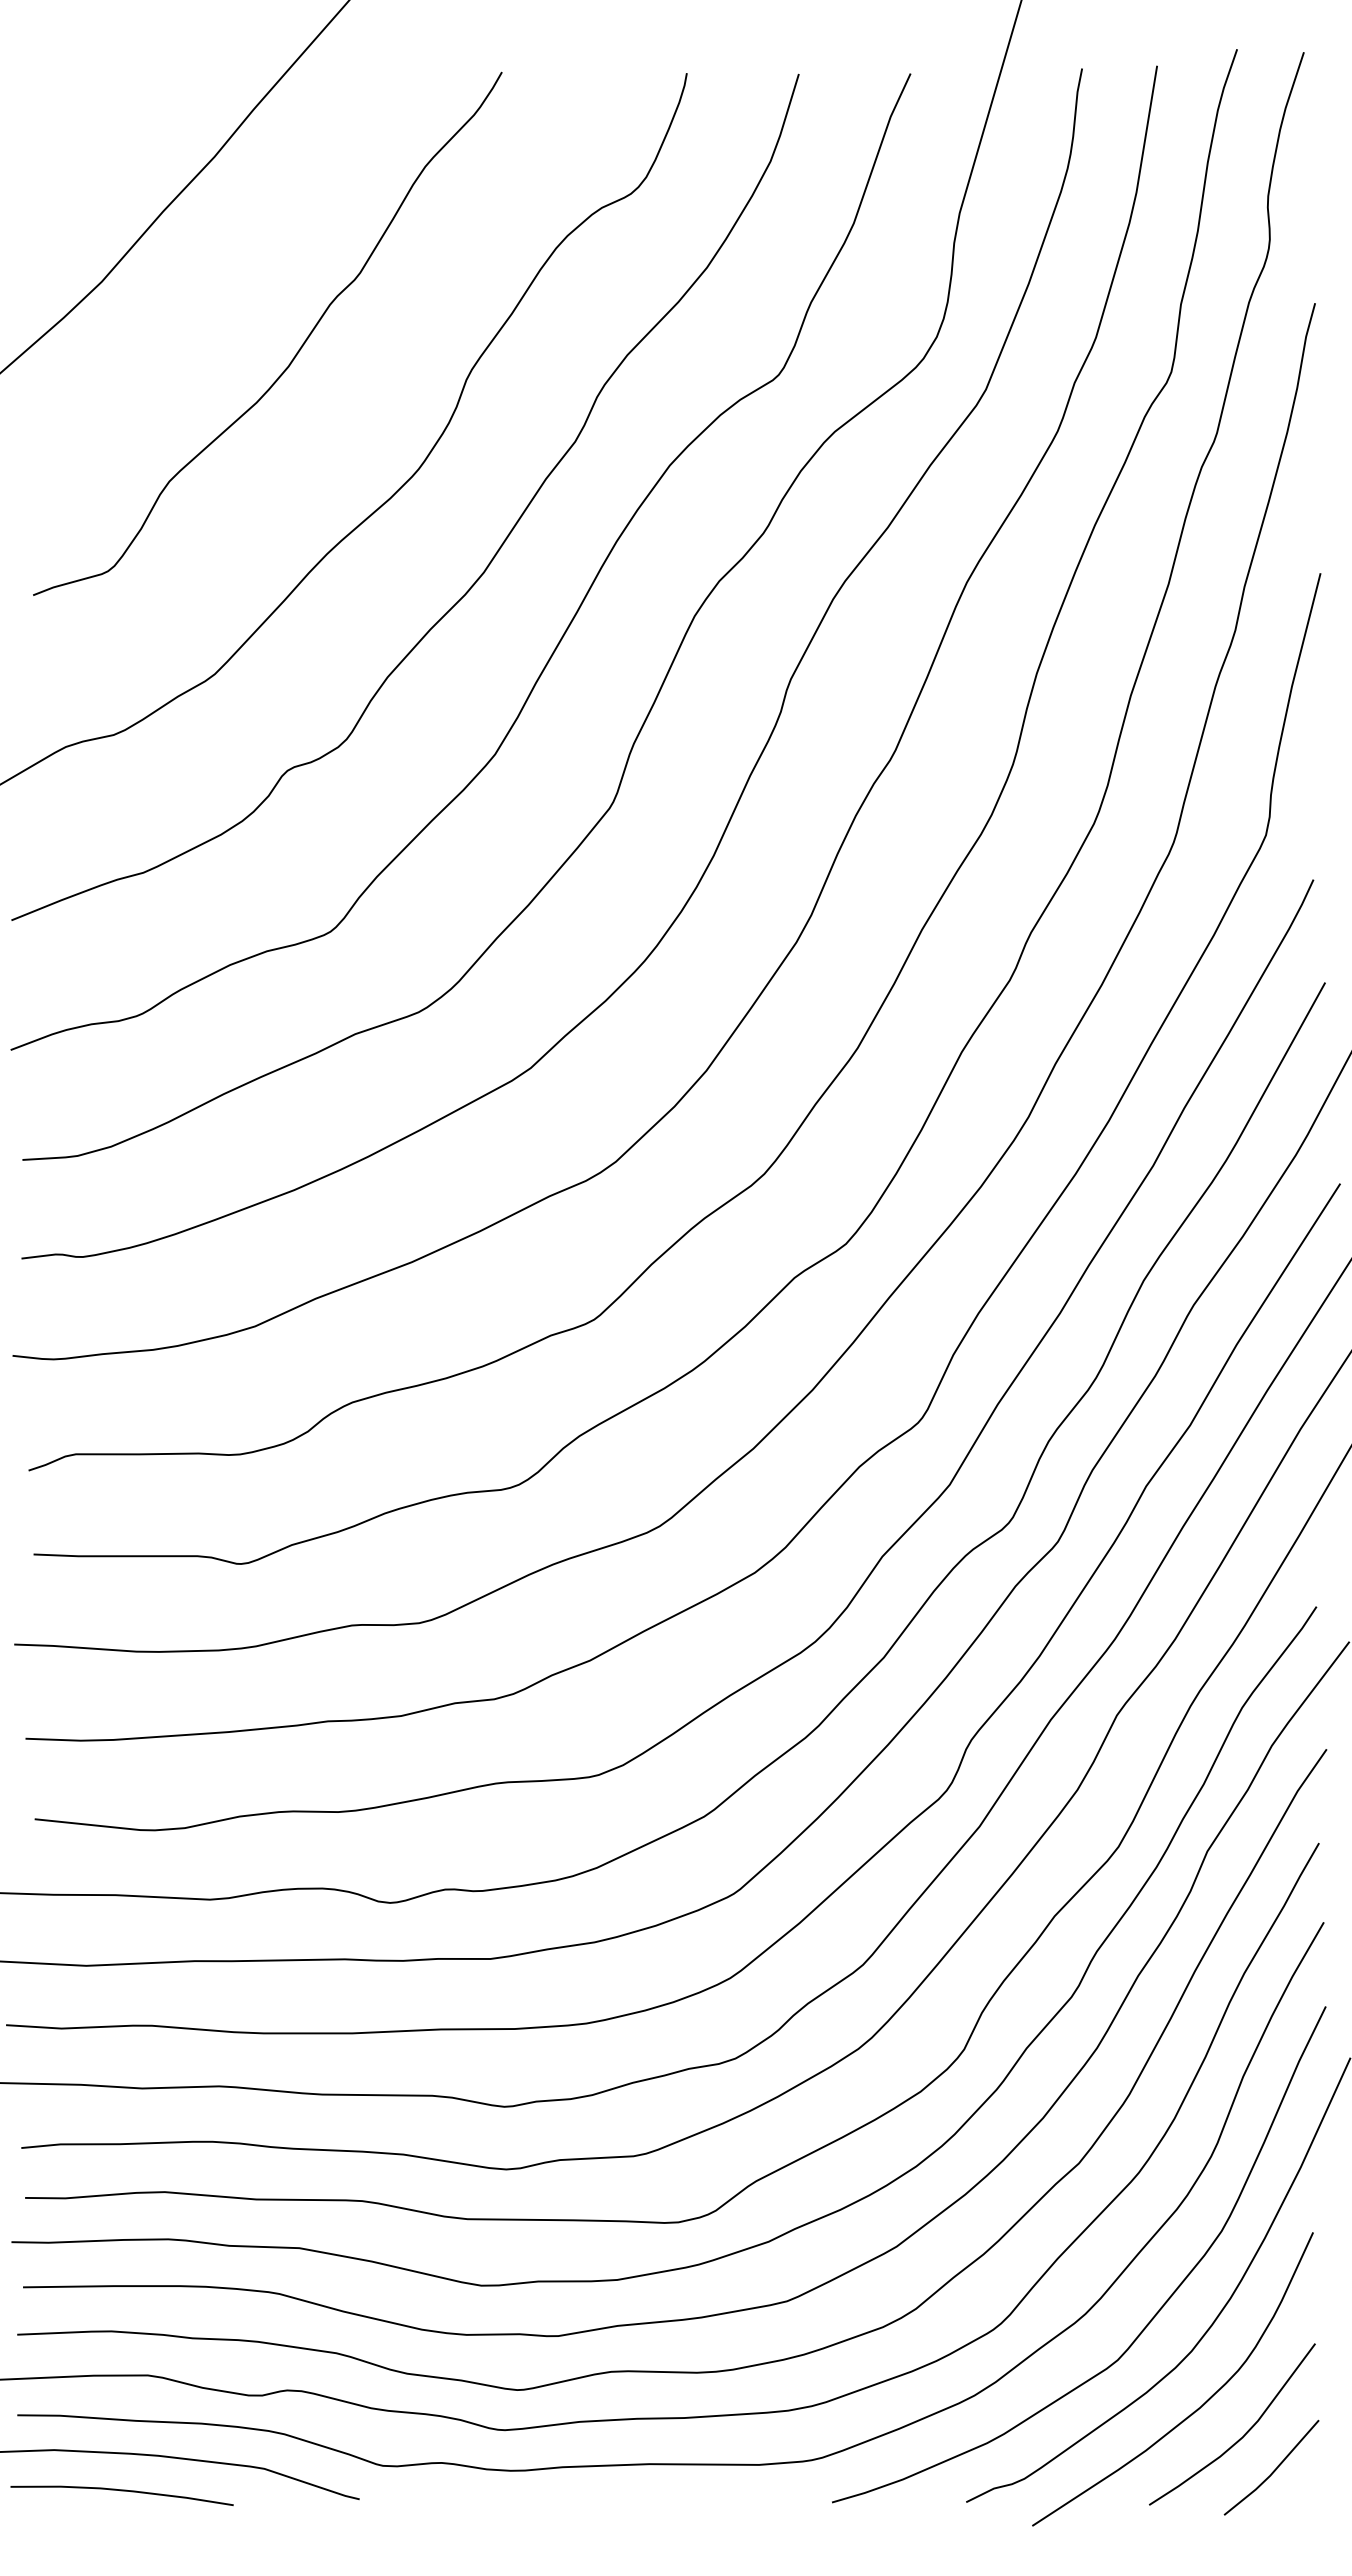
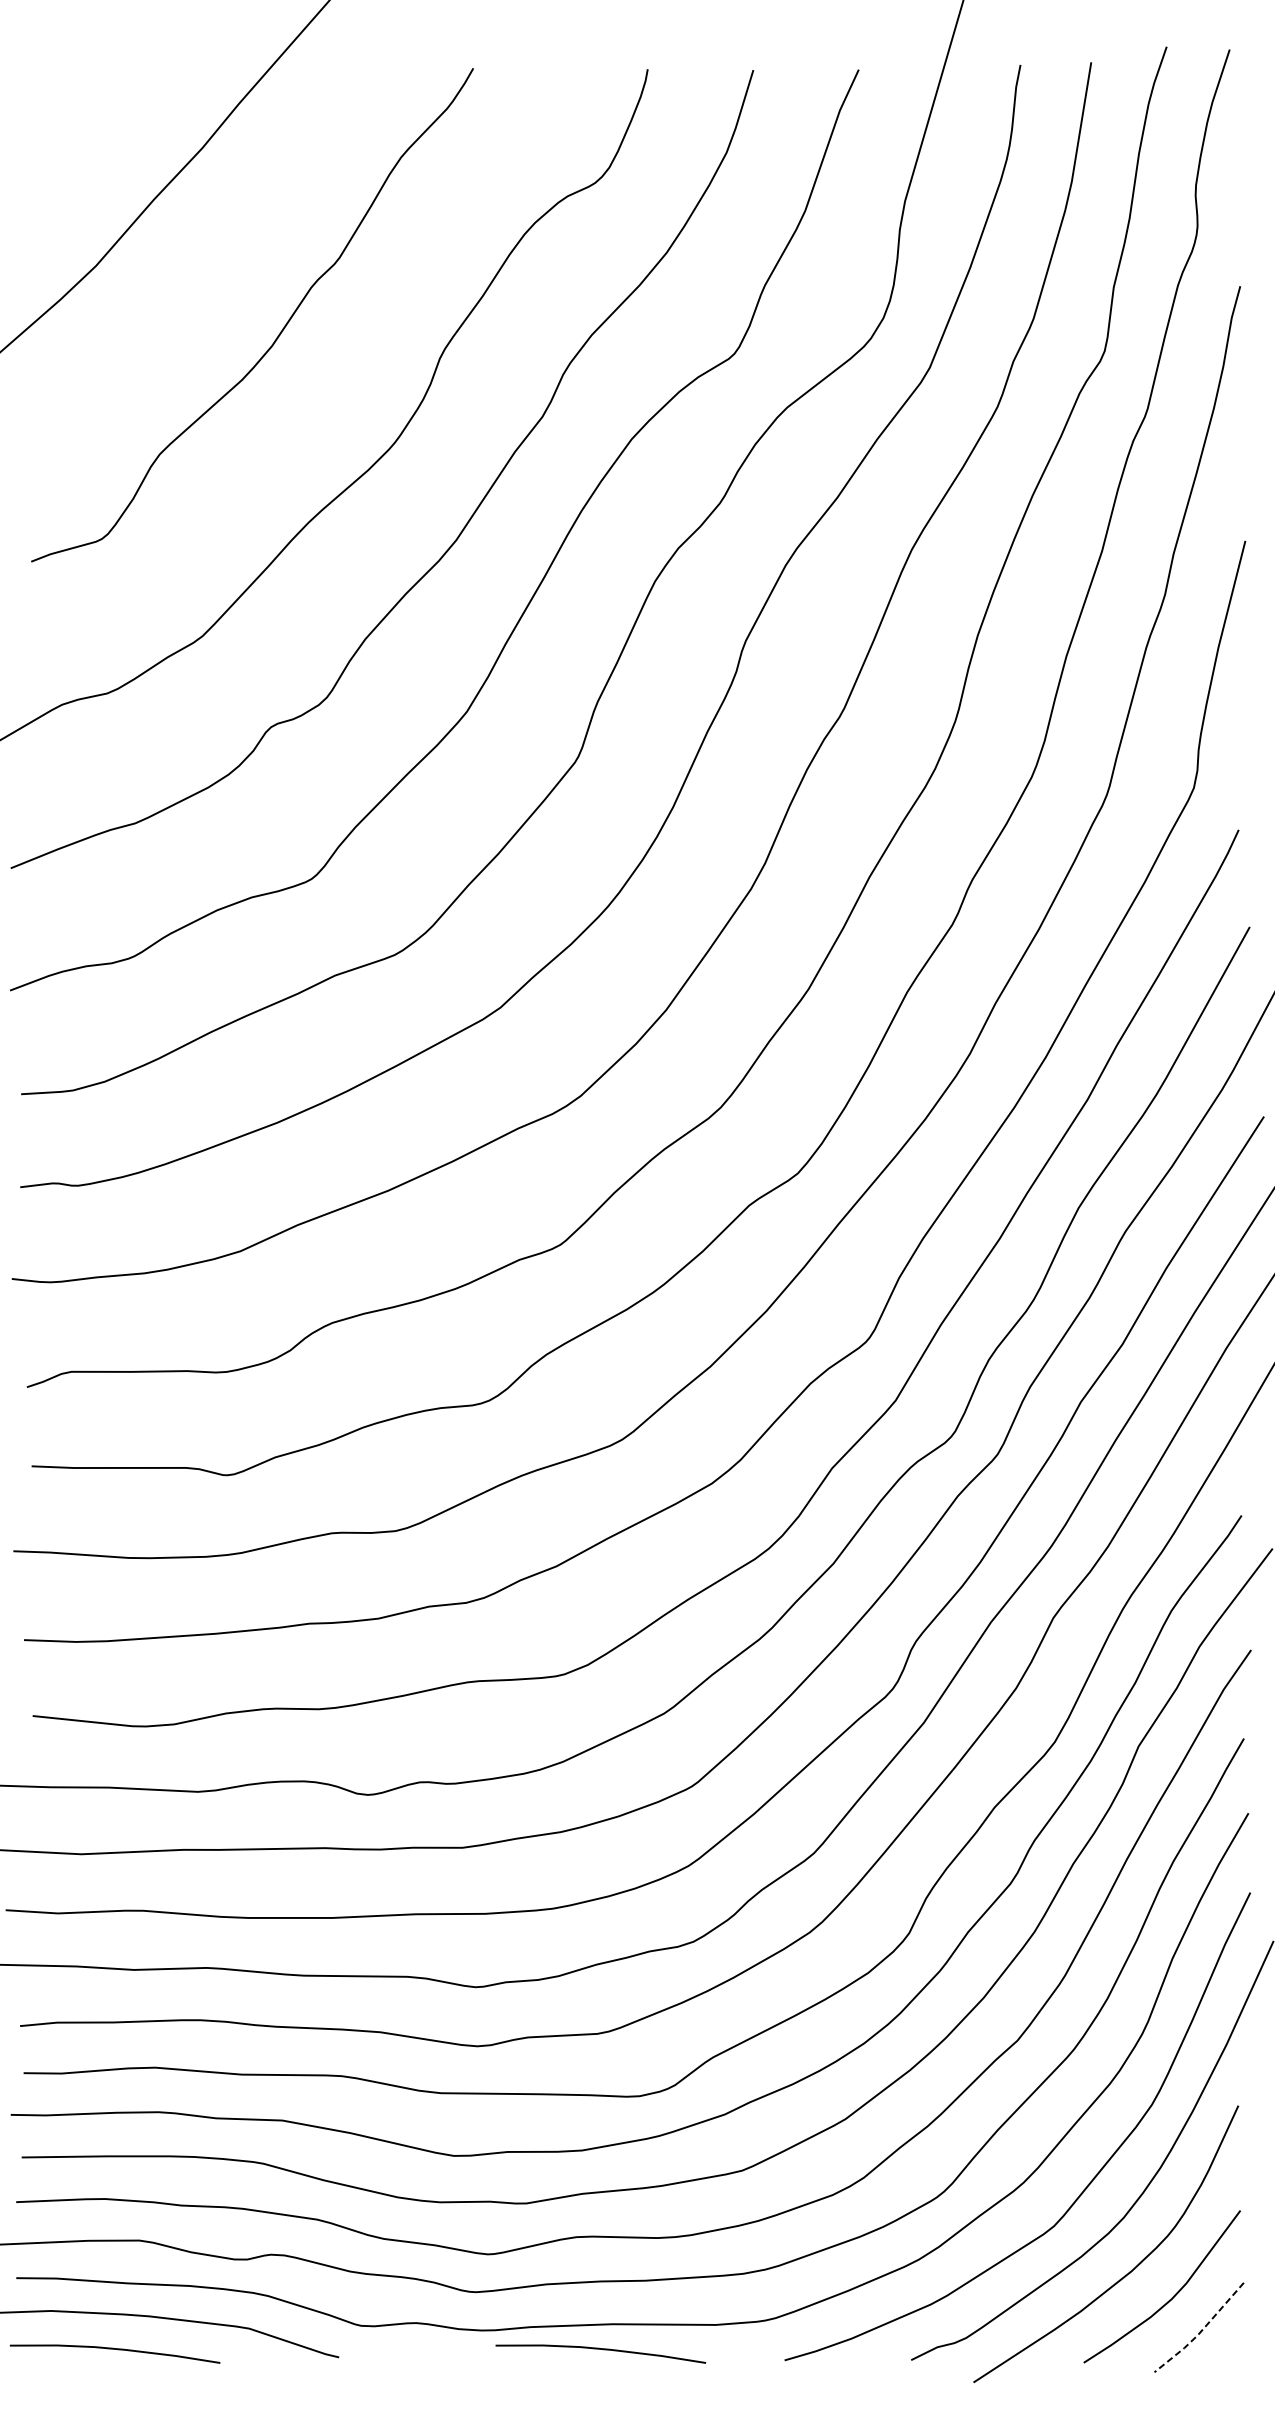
line: (1273, 2472) -> (1201, 2332), solid -> dashed
curve: (636, 2491) -> (600, 2350), added

